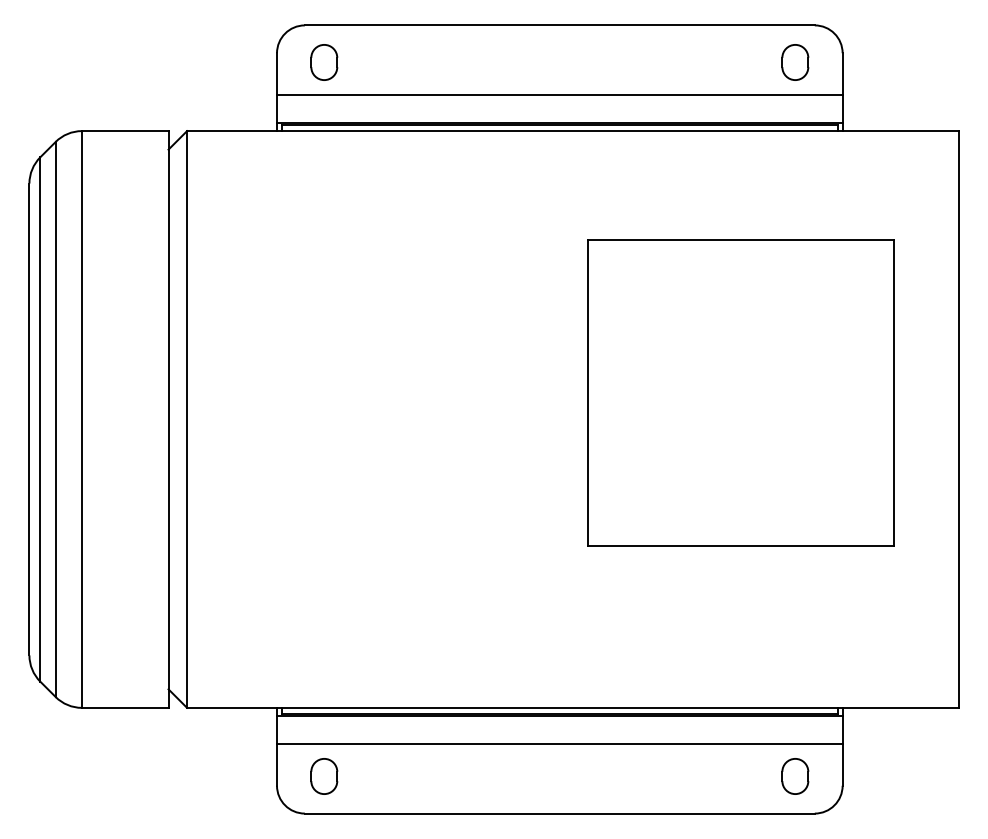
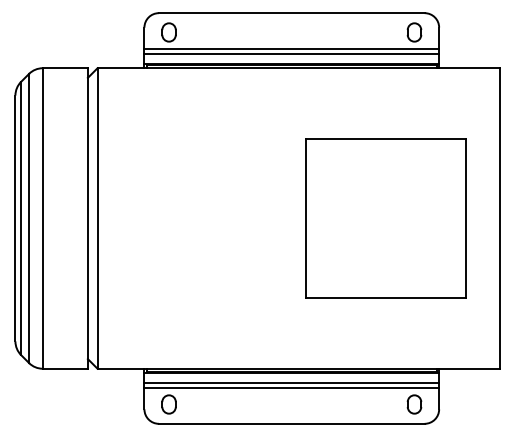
line: (559, 104) -> (291, 54), added
part: (739, 392) -> (385, 218), moved
line: (559, 734) -> (291, 382), added

